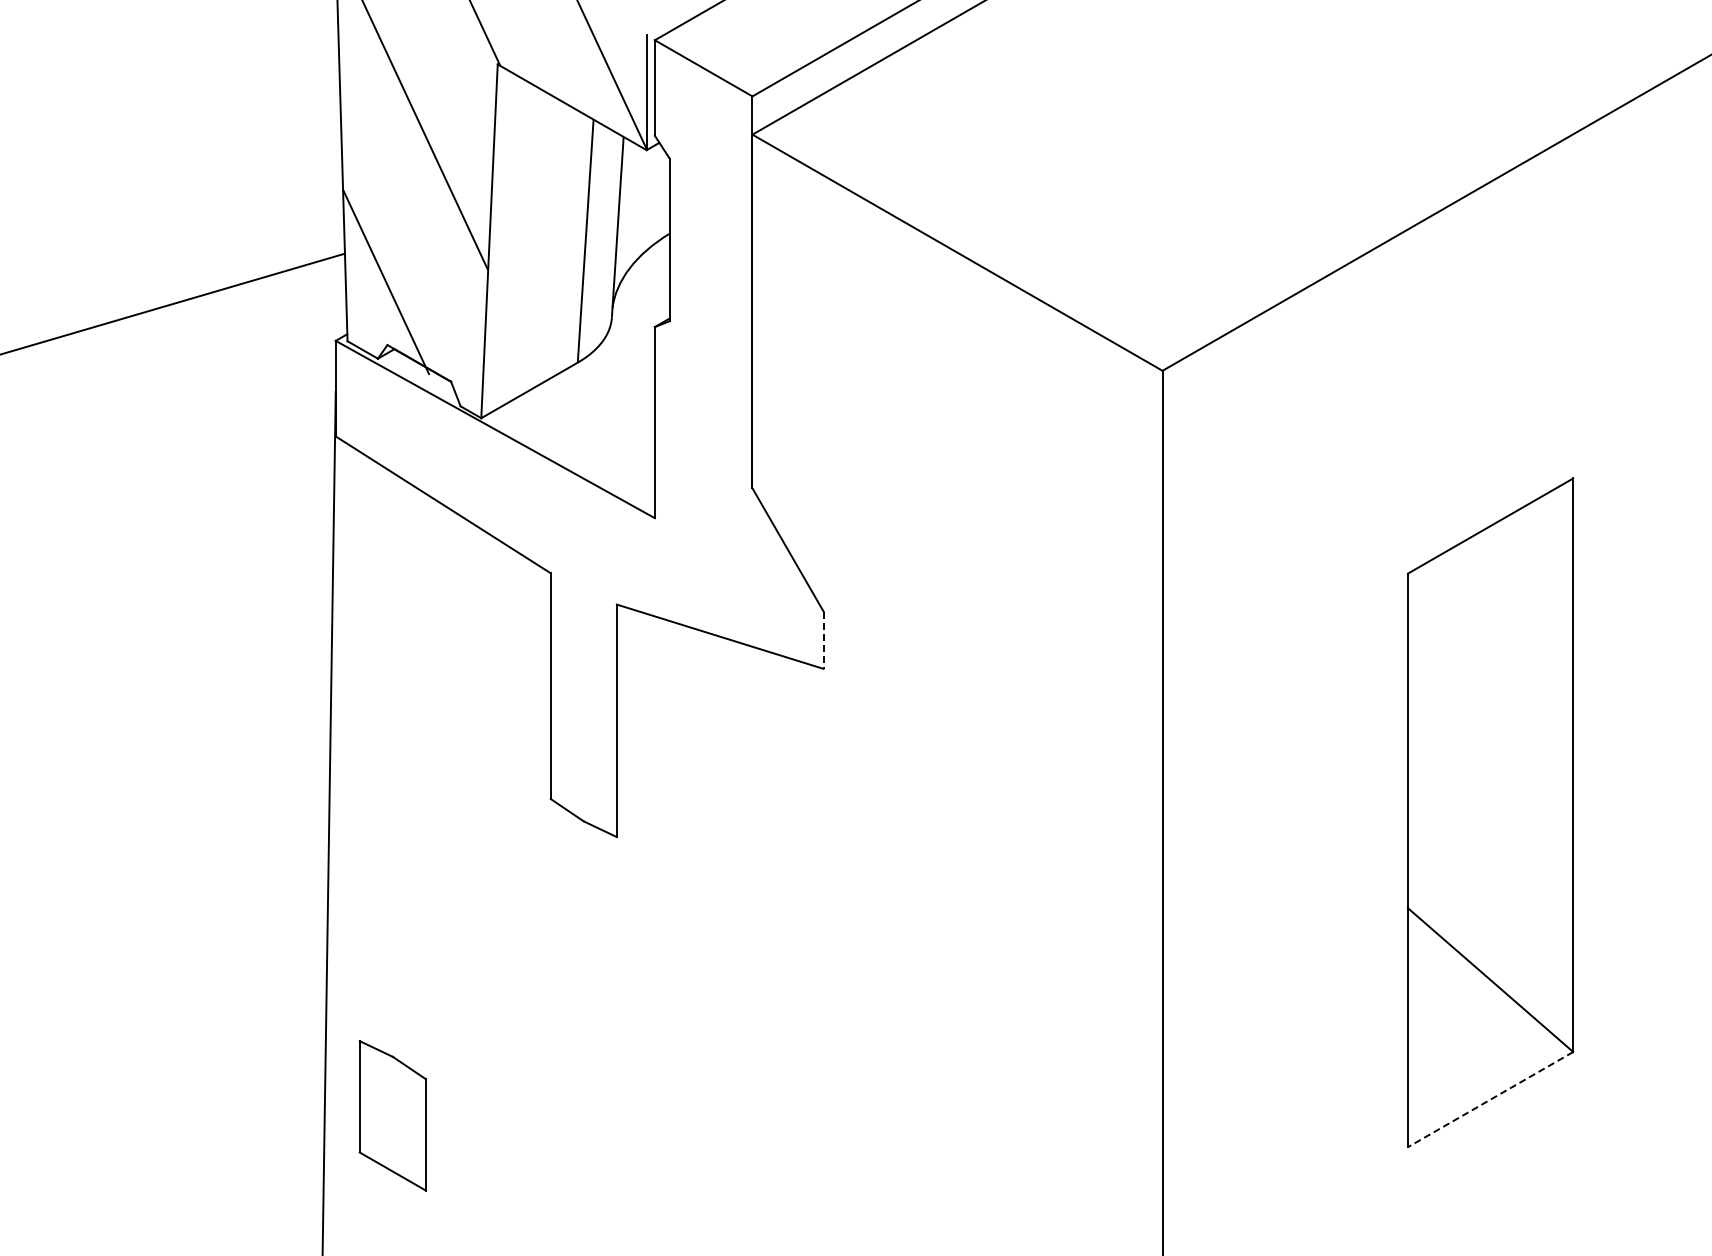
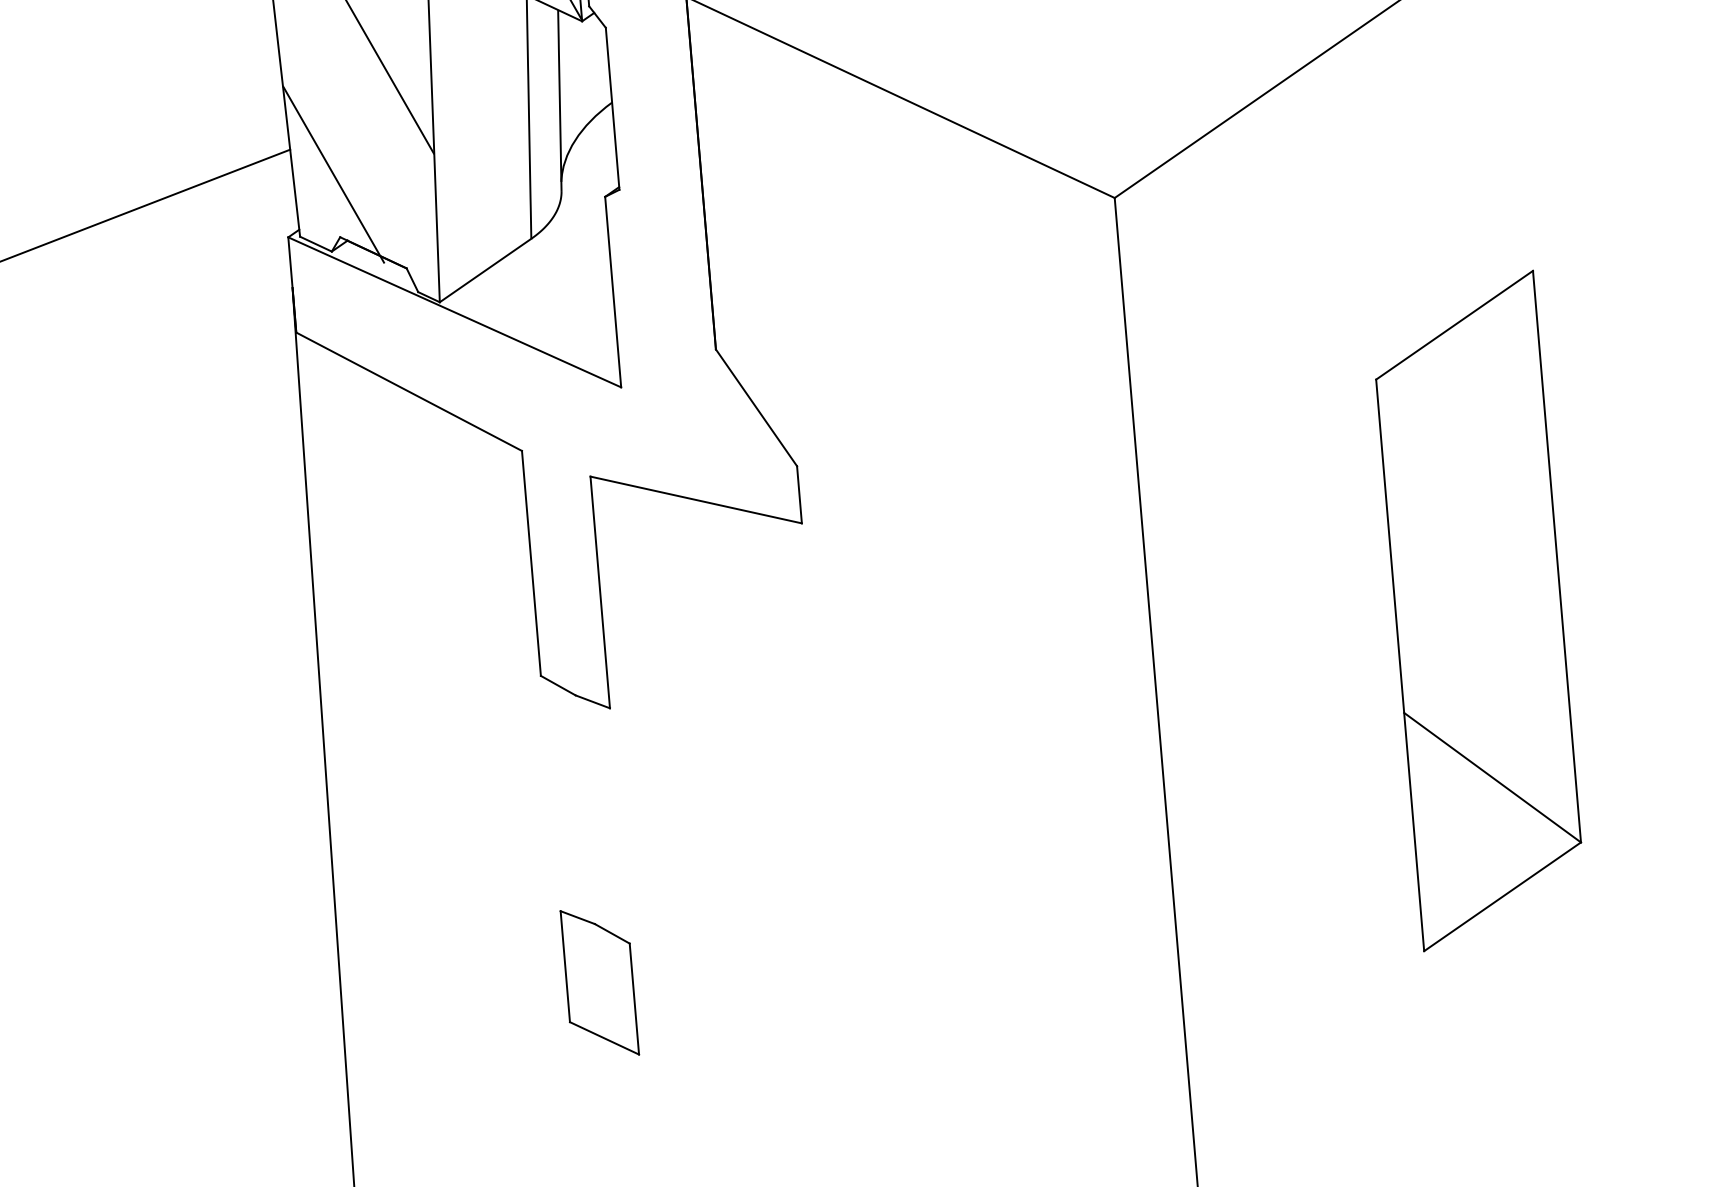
line: (823, 640) -> (799, 495), dashed -> solid
line: (1490, 1099) -> (1502, 896), dashed -> solid
part: (392, 1115) -> (599, 982), moved

